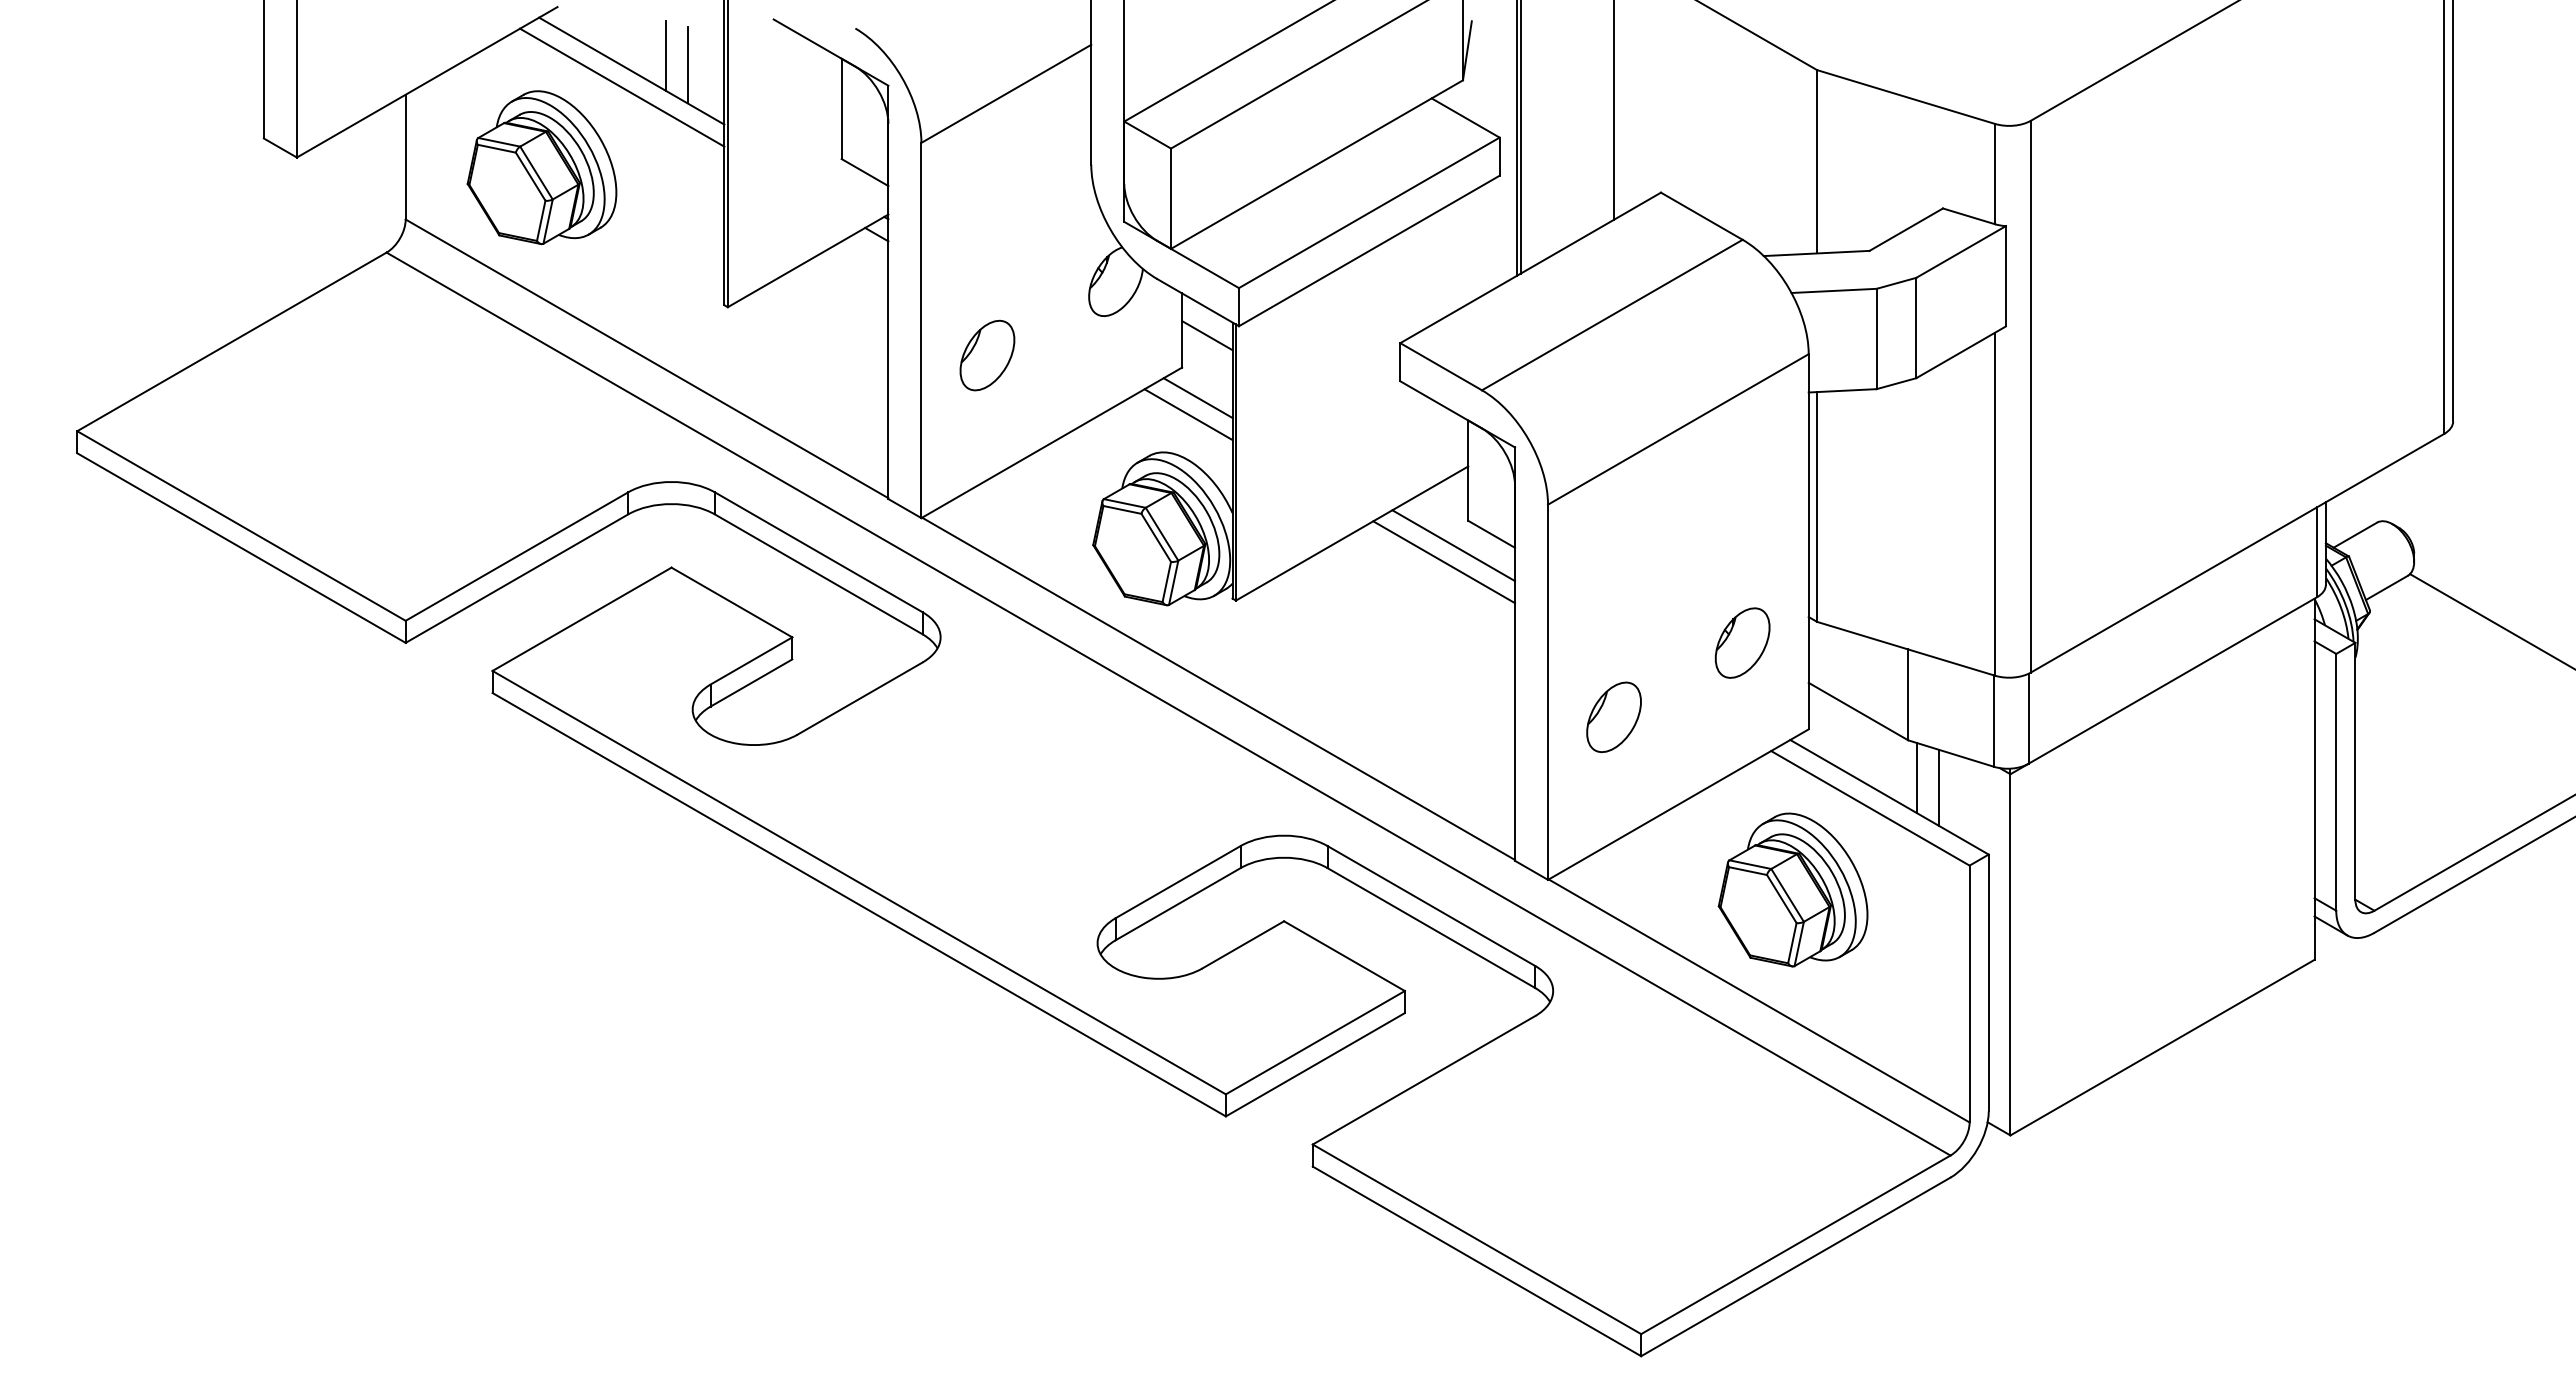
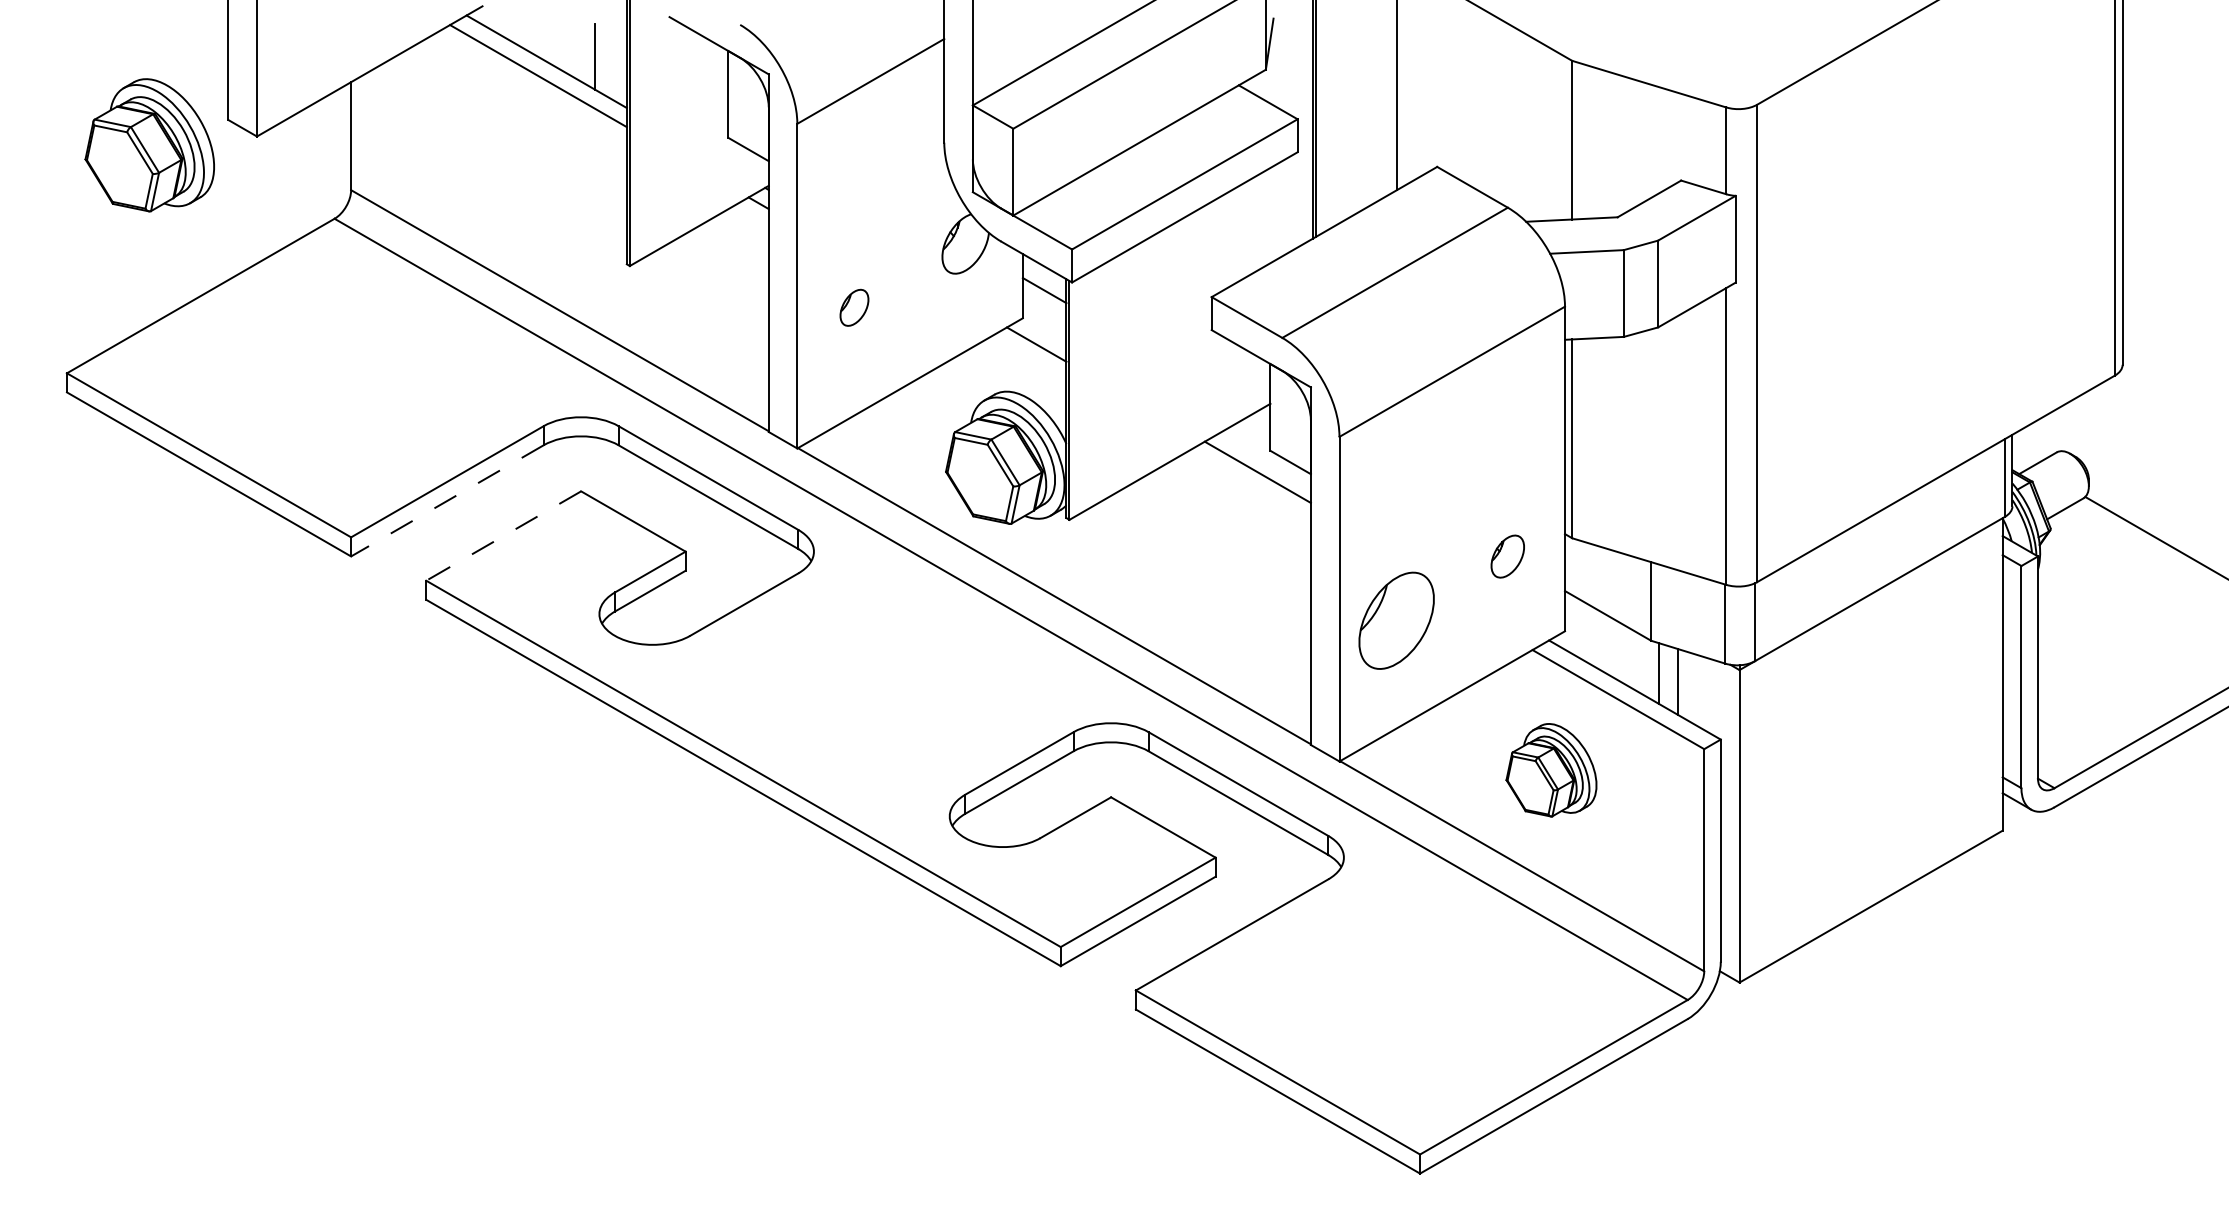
line: (666, 55) -> (576, 48), removed
part: (541, 167) -> (149, 145), moved
part: (987, 355) -> (854, 307), size x0.6
line: (1188, 414) -> (1028, 358), removed
line: (1444, 562) -> (1249, 486), removed
line: (516, 578) -> (446, 500), solid -> dashed
line: (581, 619) -> (503, 536), solid -> dashed
part: (1742, 642) -> (1507, 556), size x0.7
part: (1613, 717) -> (1396, 621), size x1.6
part: (1792, 889) -> (1550, 769), size x0.7

